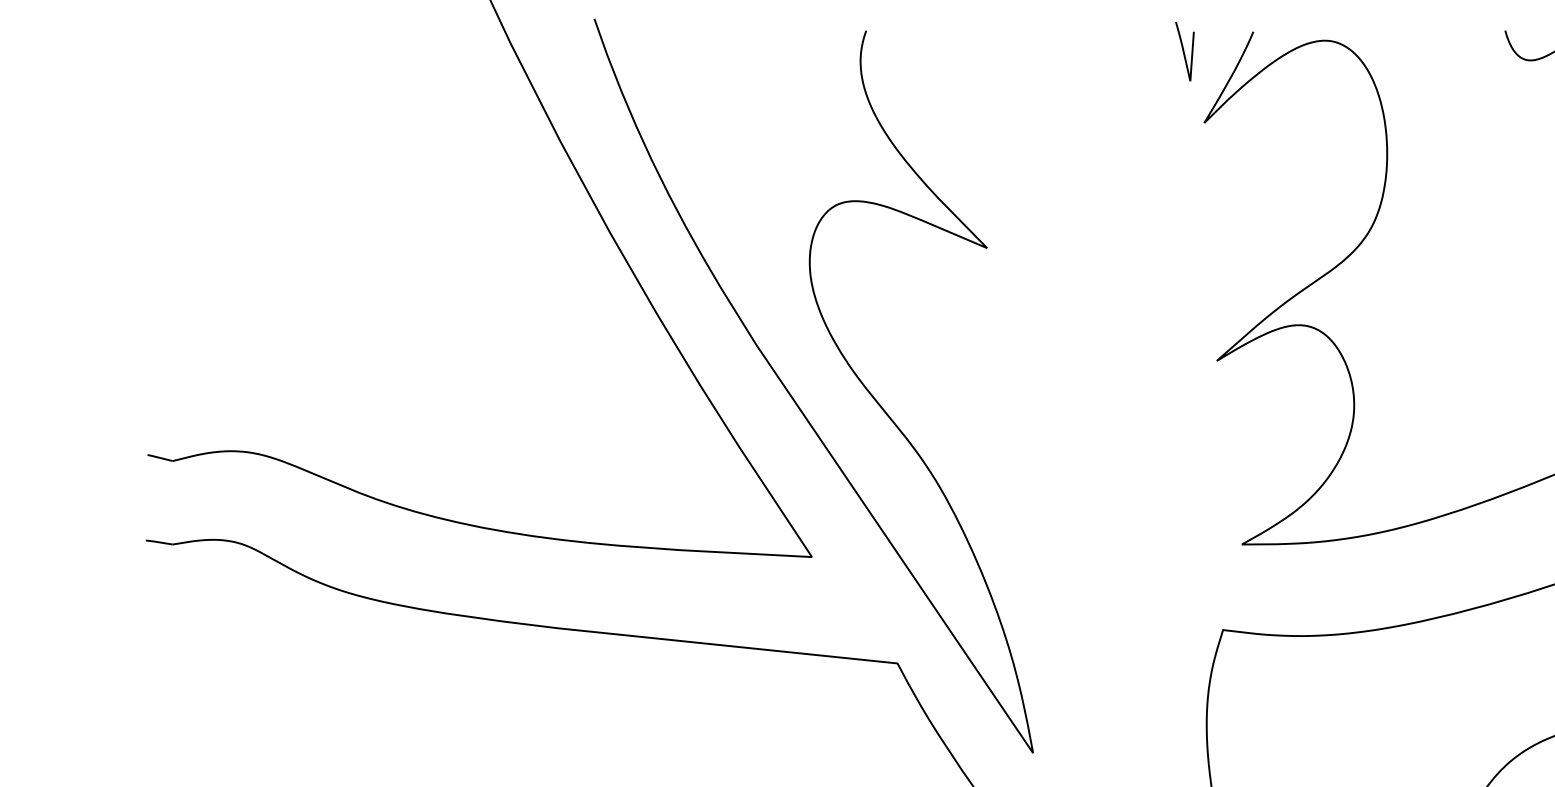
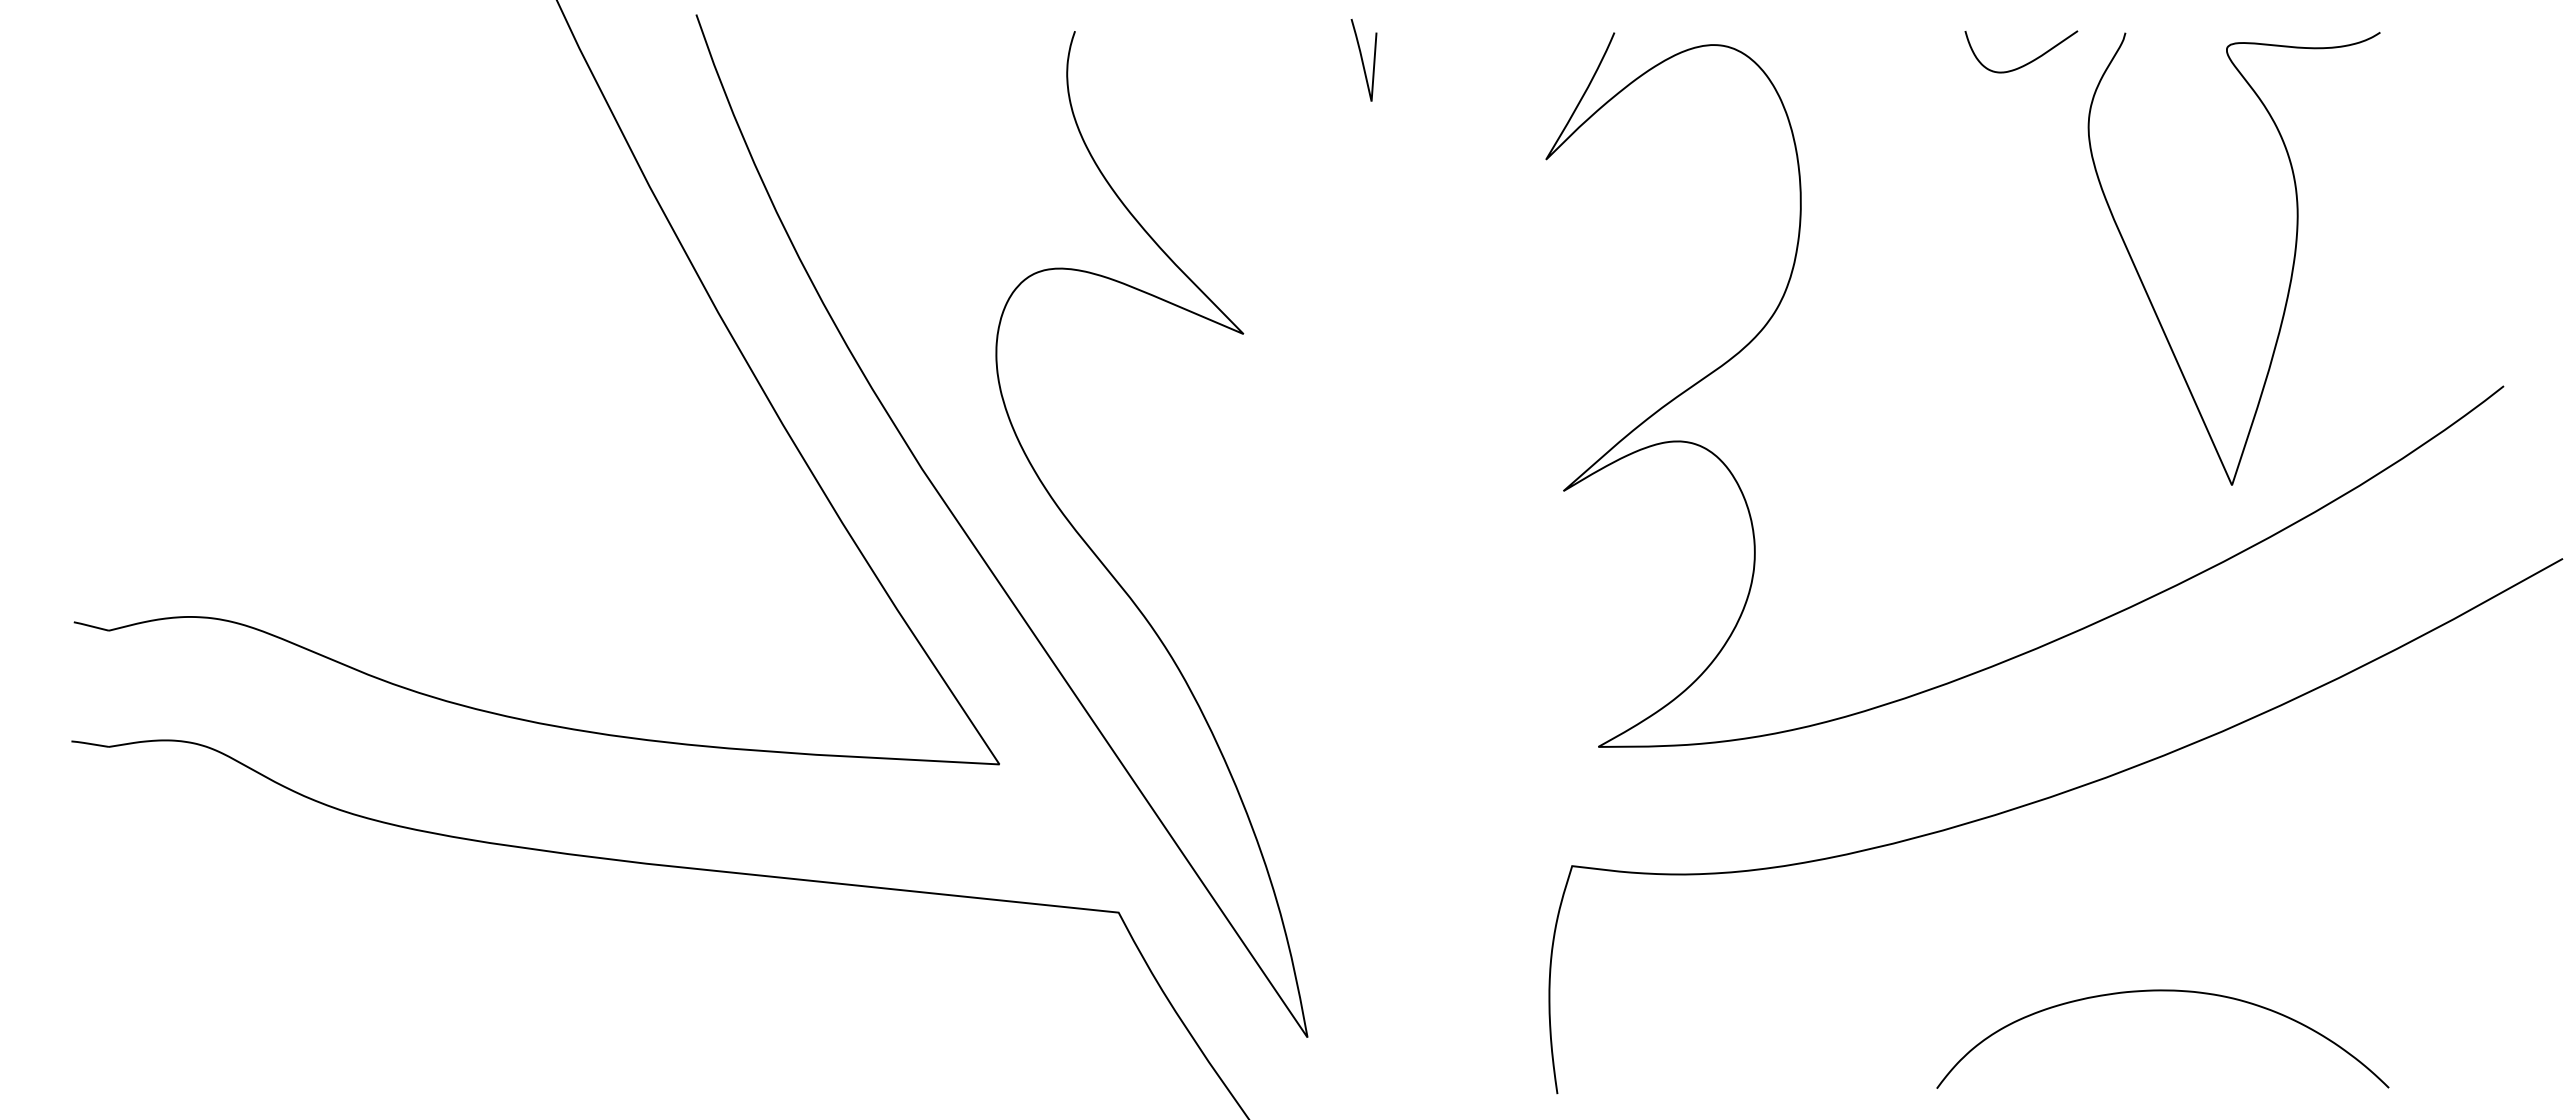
line: (1184, 51) -> (1363, 60), moved

